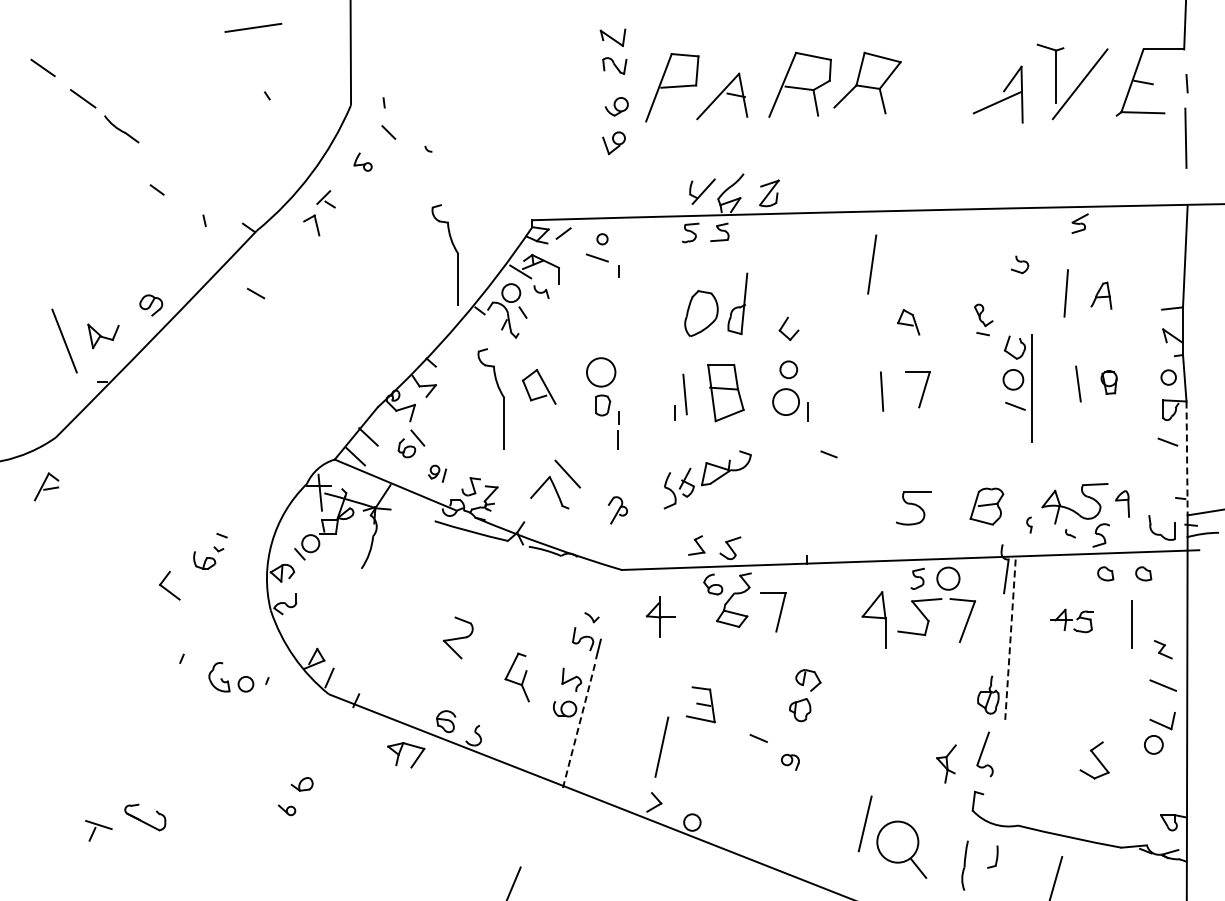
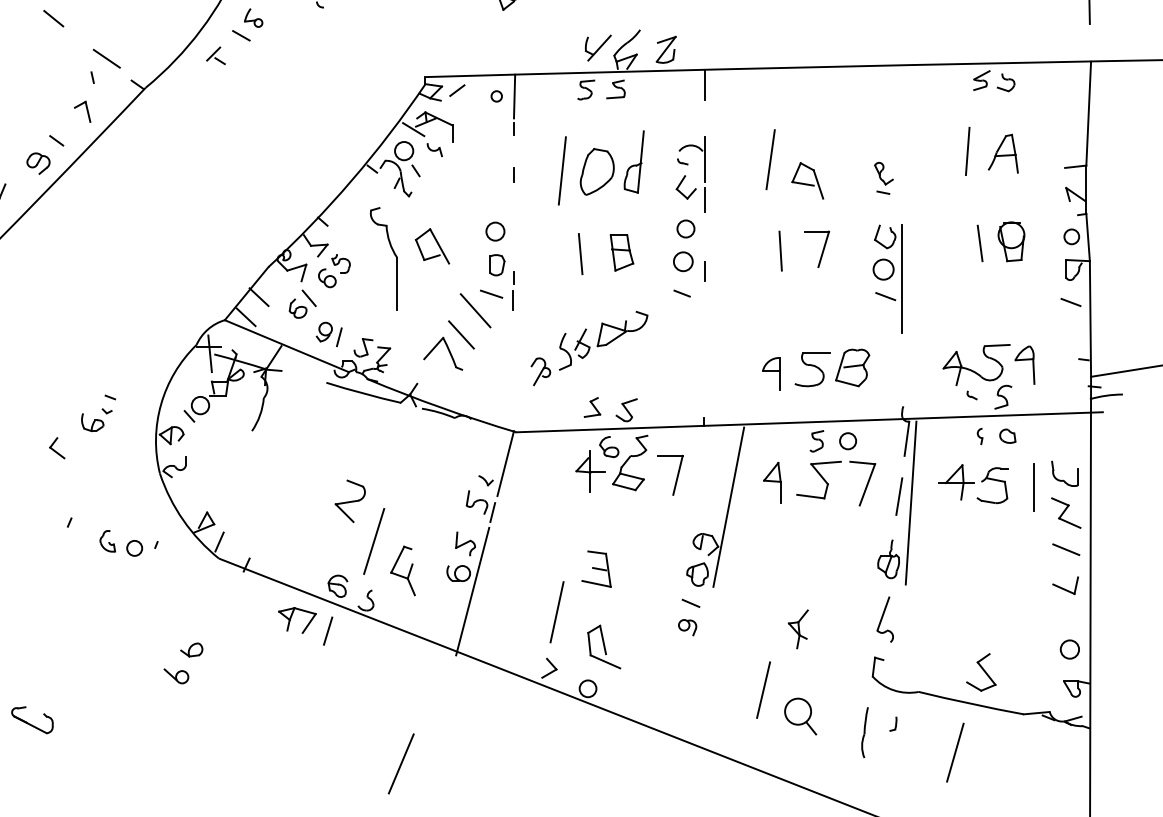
line: (166, 162) -> (53, 18), added
line: (156, 189) -> (55, 140), moved
line: (218, 201) -> (106, 58), added
part: (311, 225) -> (82, 111), moved
line: (807, 227) -> (704, 84), added
line: (619, 238) -> (514, 95), added
part: (454, 249) -> (346, 106), removed
line: (597, 257) -> (491, 293), moved
line: (872, 264) -> (770, 159), moved
part: (1020, 264) -> (1006, 82), moved
line: (255, 293) -> (240, 35), moved
part: (1101, 295) -> (1003, 153), size x1.43
part: (790, 307) -> (687, 165), added
line: (666, 312) -> (561, 170), added
part: (908, 321) -> (807, 179), size x1.43
circle: (601, 372) -> (495, 231), size x0.62
part: (1108, 382) -> (1010, 241), size x1.67
part: (1017, 388) -> (887, 278), moved
part: (725, 393) -> (621, 253), size x0.62
circle: (786, 401) -> (683, 261), size x0.71
part: (442, 411) -> (334, 271), added
line: (674, 412) -> (513, 174), moved
line: (581, 450) -> (475, 310), added
line: (828, 454) -> (681, 293), moved
line: (1187, 458) -> (1090, 319), dashed -> solid
part: (437, 473) -> (329, 334), size x1.43
part: (1122, 503) -> (1024, 364), size x1.43
part: (986, 506) -> (852, 367), moved
part: (617, 510) -> (540, 371), moved
part: (872, 511) -> (770, 372), added
part: (1029, 524) -> (980, 435), moved
part: (1160, 533) -> (1063, 479), moved
part: (1143, 573) -> (1046, 435), removed
circle: (948, 578) -> (848, 440), size x0.71
part: (169, 585) -> (57, 448), size x0.71
line: (611, 600) -> (505, 463), added
part: (660, 616) -> (590, 471), moved
part: (873, 619) -> (771, 482), size x0.71
part: (1071, 620) -> (973, 483), size x1.67
line: (998, 633) -> (898, 496), added
line: (1010, 640) -> (911, 503), dashed -> solid
line: (830, 643) -> (728, 506), added
part: (1163, 649) -> (1066, 513), size x1.67
part: (219, 677) -> (107, 541), size x0.71
line: (481, 677) -> (373, 541), added
part: (516, 677) -> (402, 570), moved
line: (578, 726) -> (472, 591), dashed -> solid
line: (758, 738) -> (690, 603), moved
circle: (1153, 744) -> (1069, 649), moved
part: (1094, 760) -> (981, 672), moved
part: (946, 763) -> (798, 628), moved
line: (436, 765) -> (328, 630), added
part: (707, 781) -> (603, 647), added
part: (286, 810) -> (175, 676), size x1.43
part: (145, 817) -> (32, 720), moved
part: (901, 849) -> (800, 716), size x0.62
part: (993, 857) -> (893, 724), size x0.62

